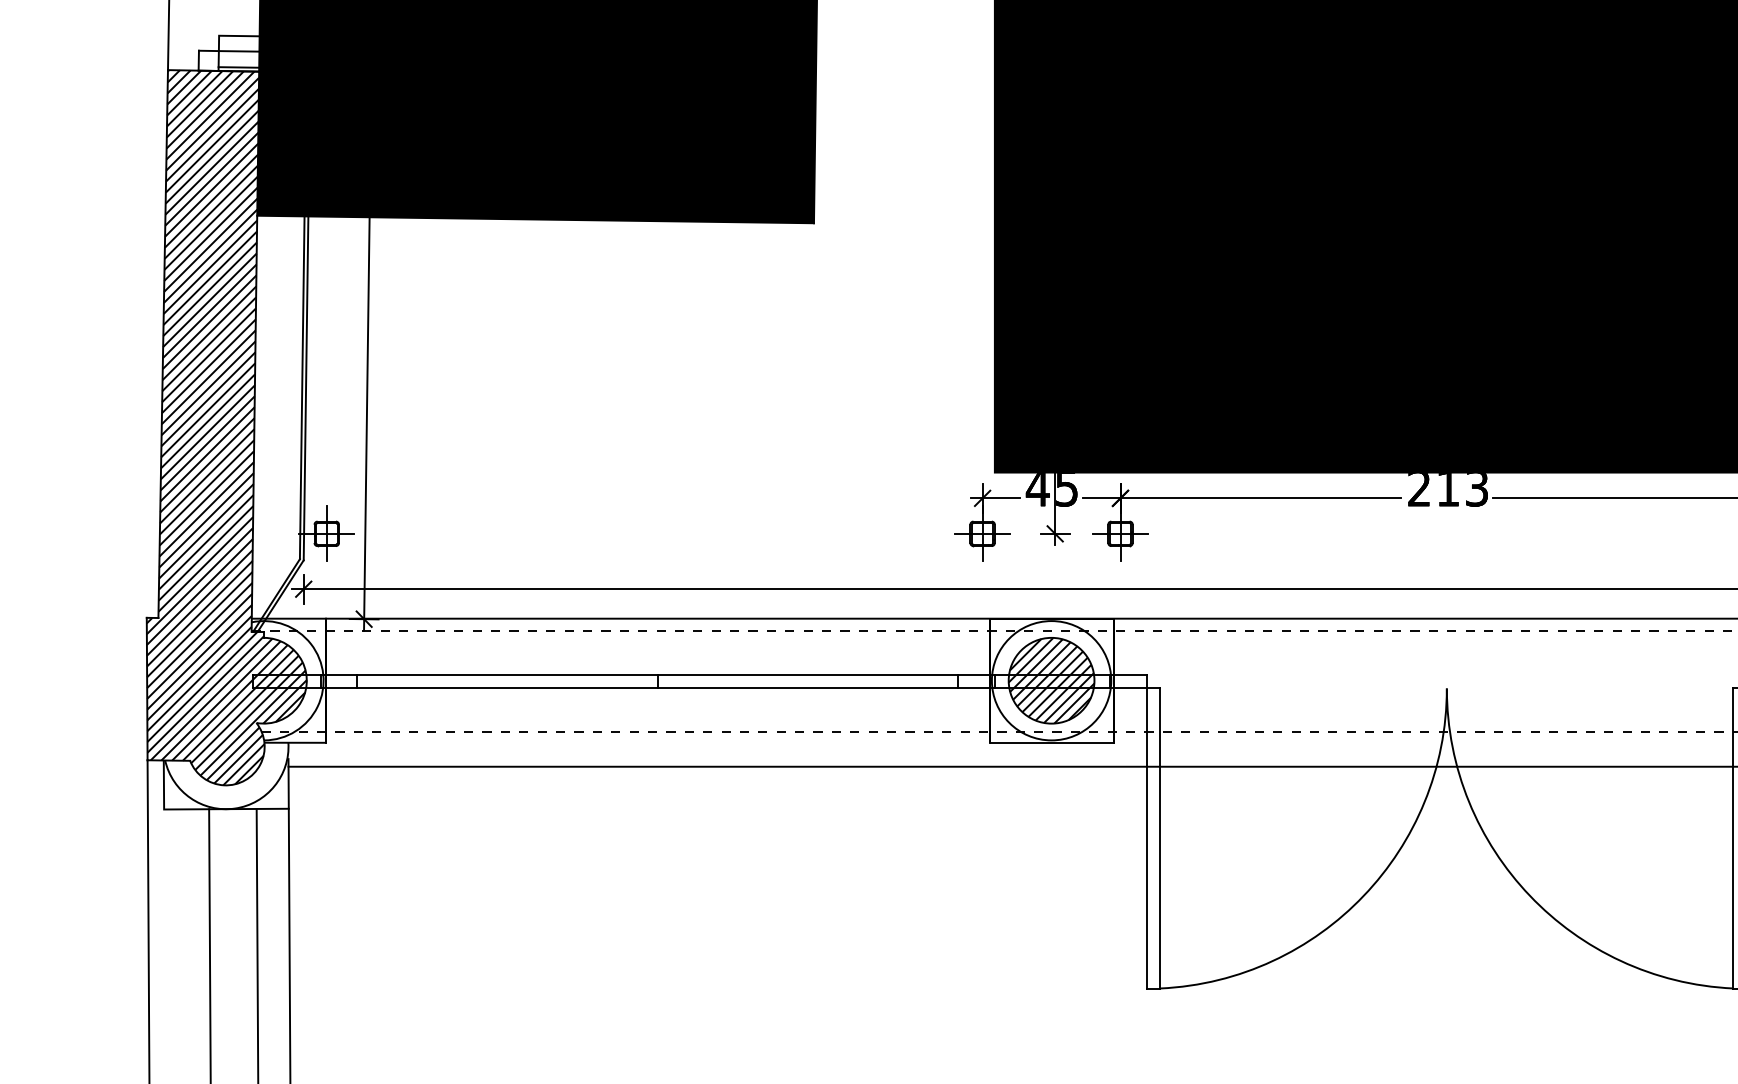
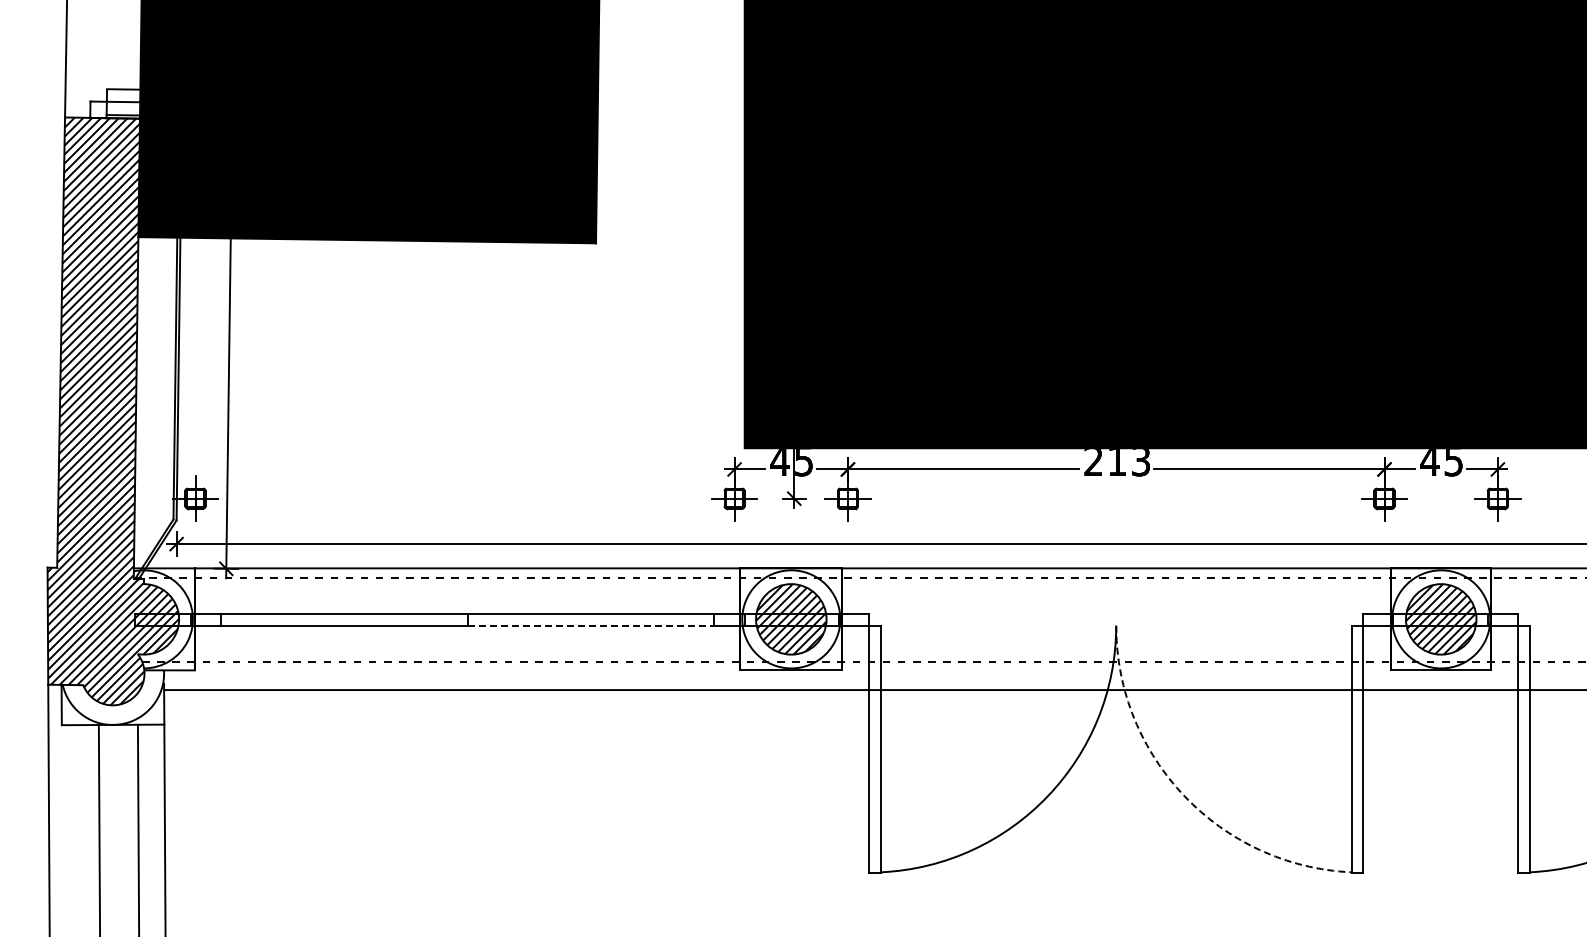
line: (808, 688) -> (591, 625), solid -> dashed
arc: (1529, 896) -> (1184, 796), solid -> dashed

